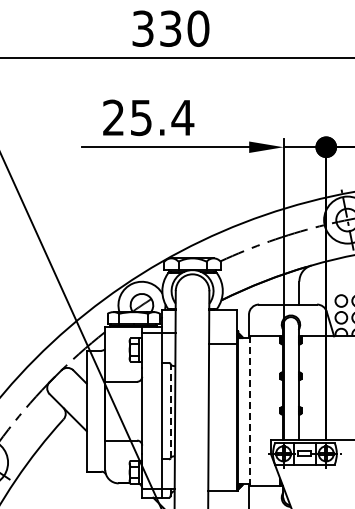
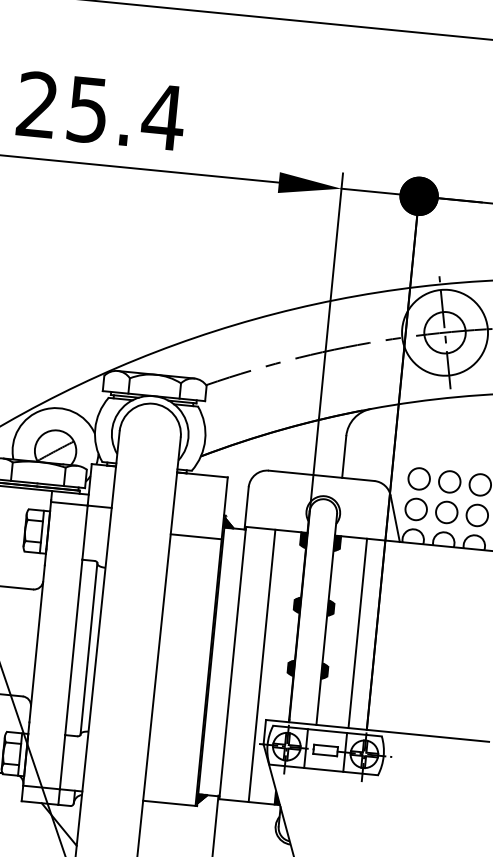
line: (316, 388) -> (358, 633), added
line: (170, 410) -> (88, 647), dashed -> solid
line: (249, 411) -> (232, 663), dashed -> solid
line: (265, 411) -> (261, 666), added

